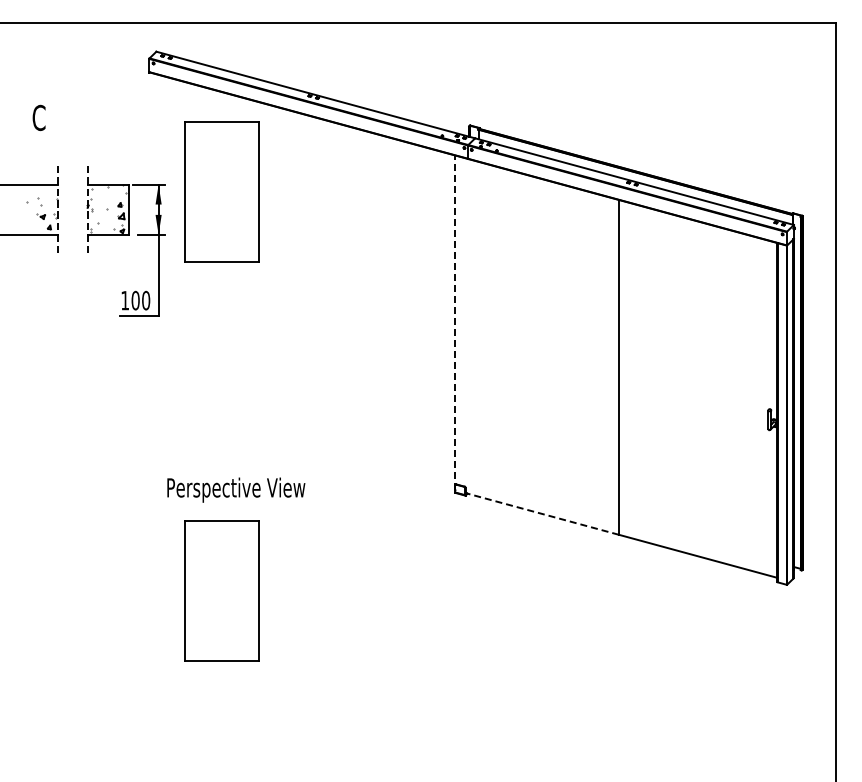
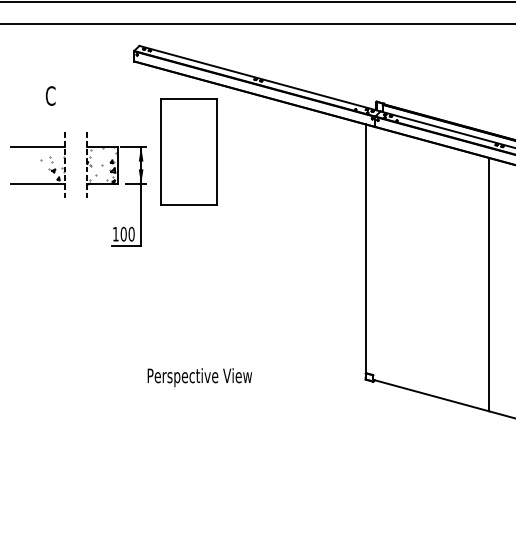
line: (455, 322) -> (365, 250), dashed -> solid
line: (542, 513) -> (431, 395), dashed -> solid
part: (221, 590) -> (188, 453), removed

